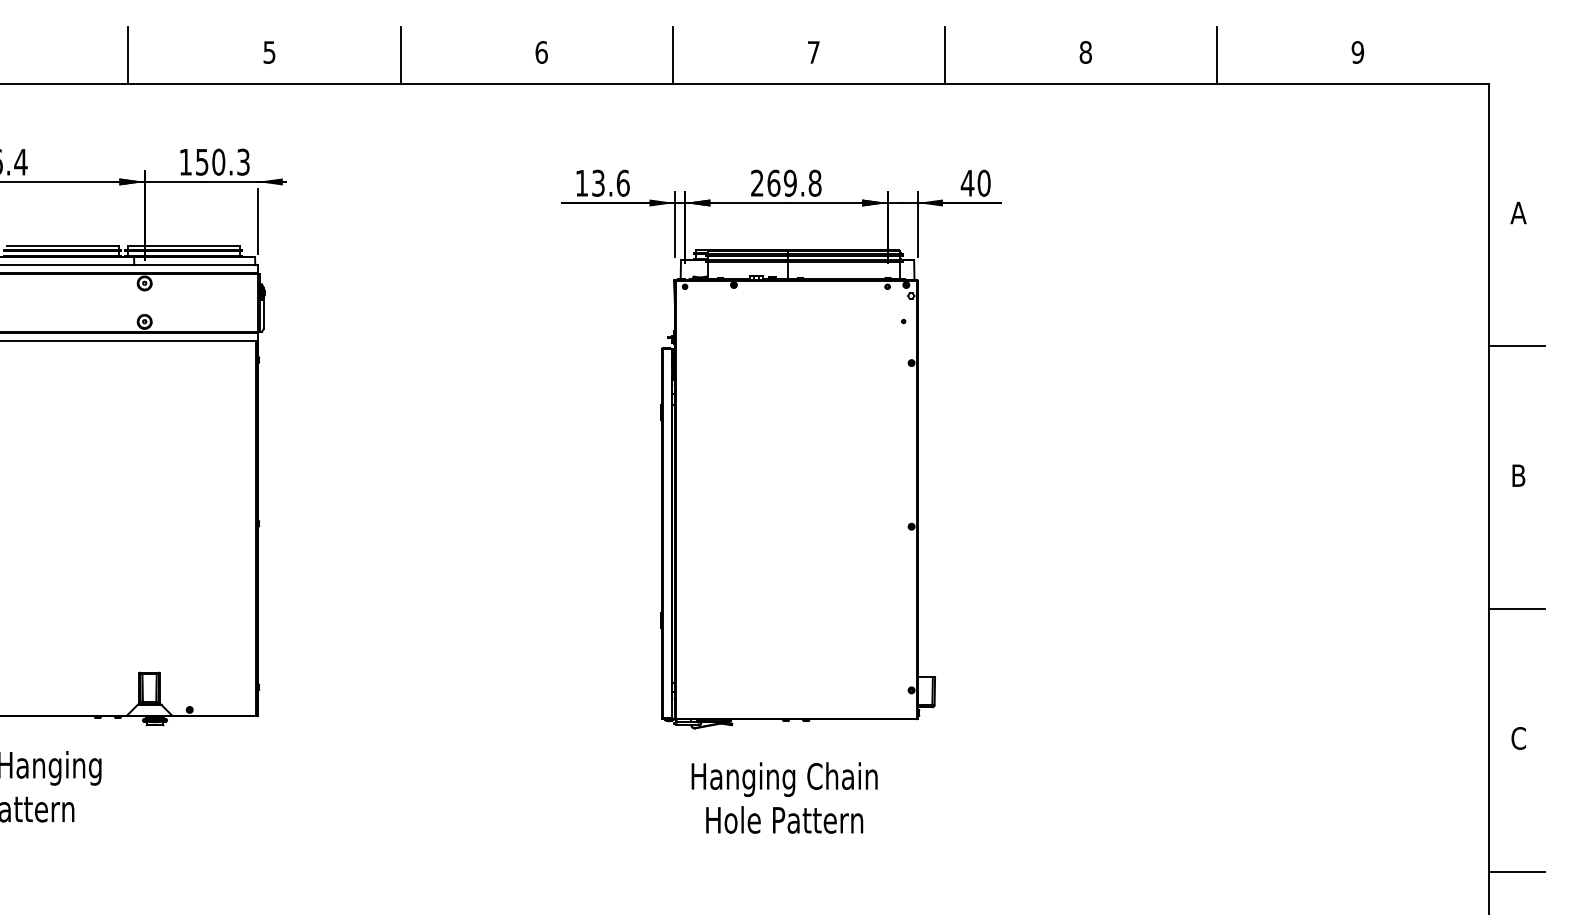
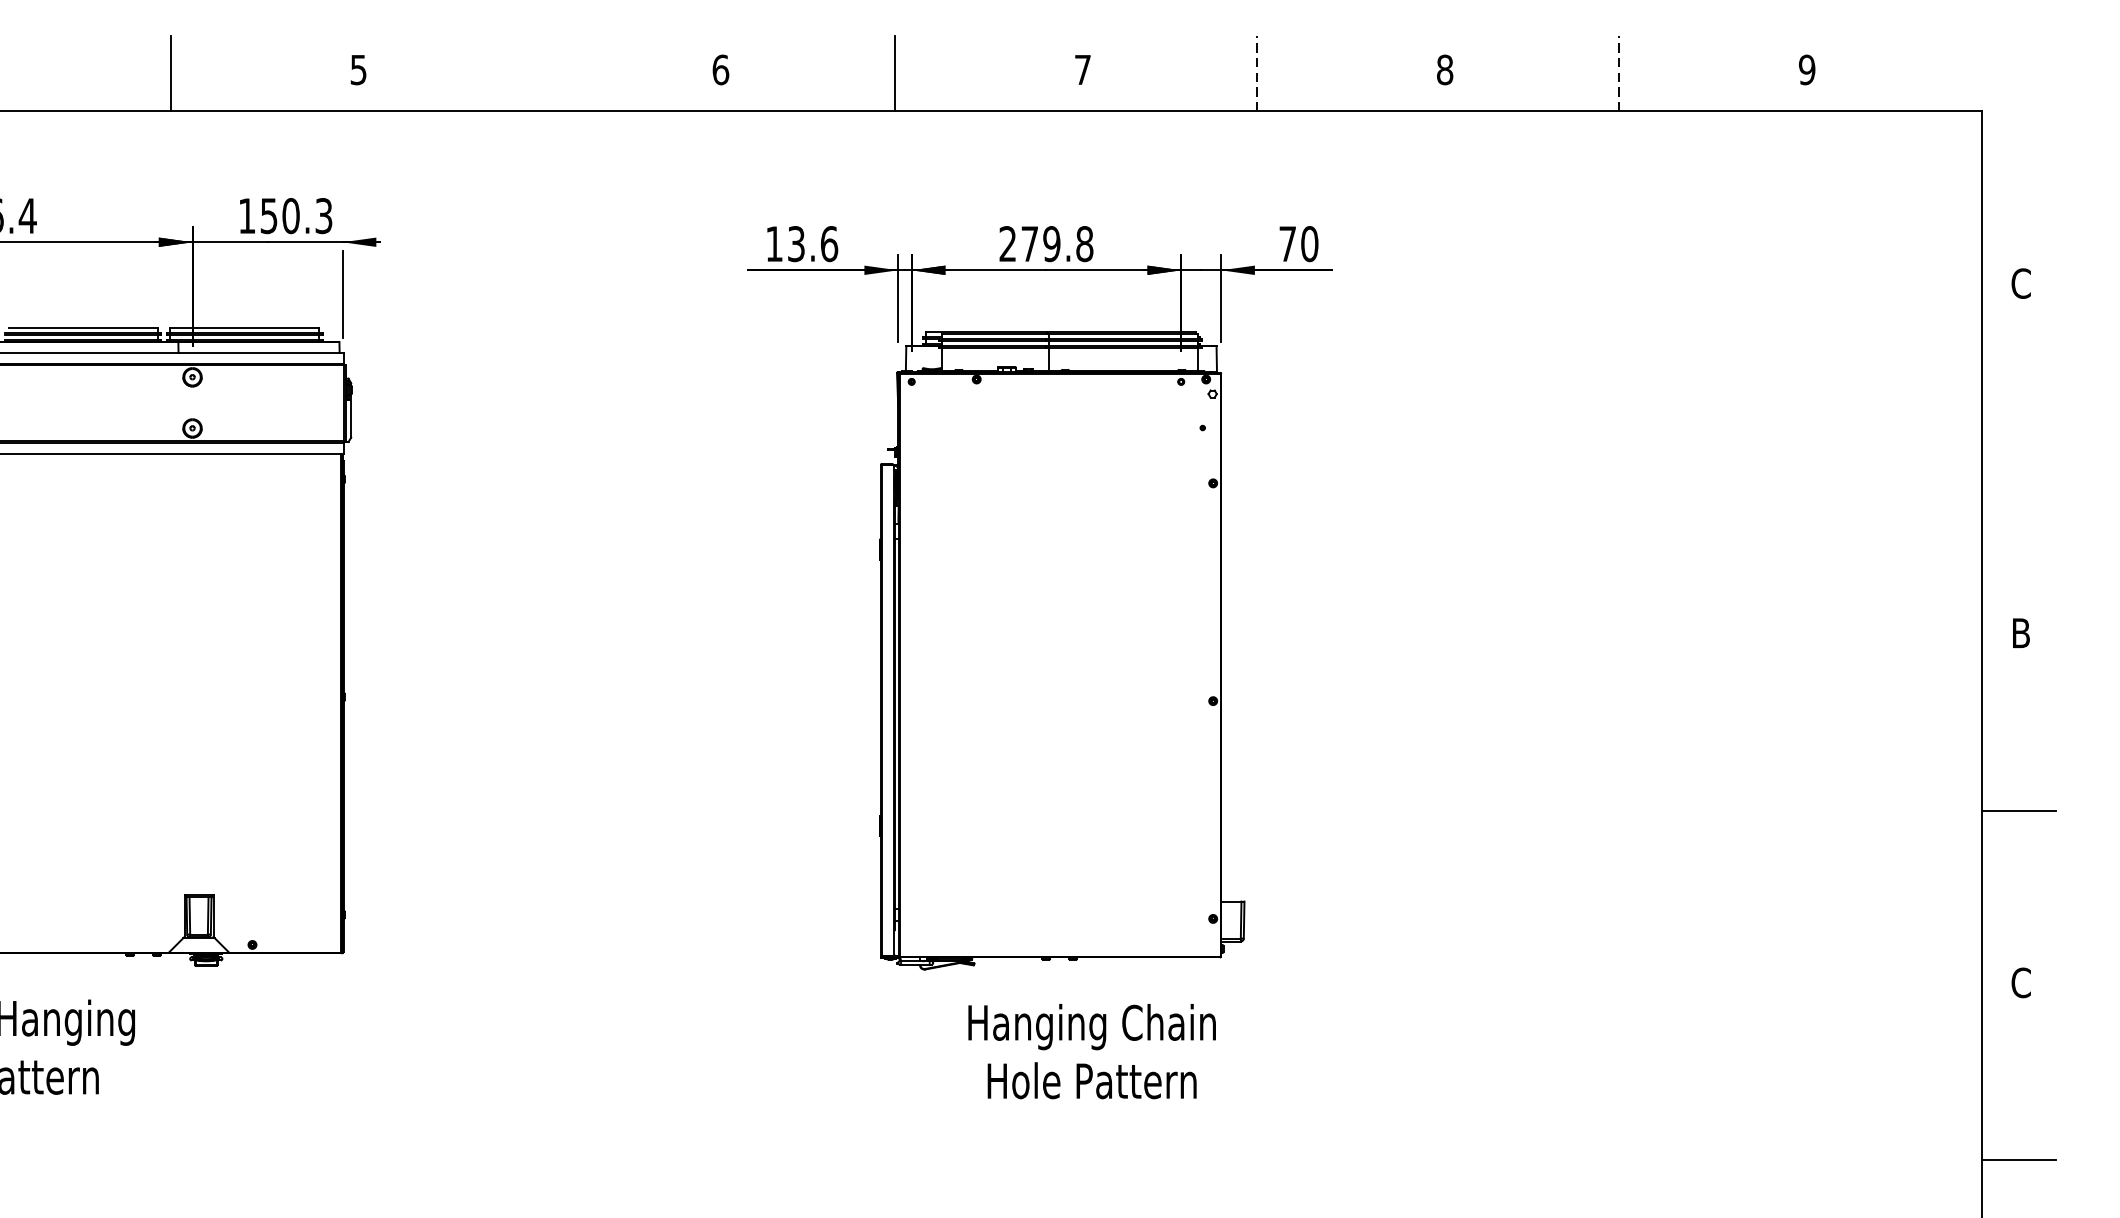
line: (944, 54) -> (1256, 72), solid -> dashed
line: (1216, 54) -> (1618, 72), solid -> dashed
line: (400, 55) -> (532, 73), removed
text: (773, 182) -> (1029, 243), 269.8 -> 279.8
text: (967, 183) -> (1287, 244), 40 -> 70
text: (1518, 212) -> (2020, 282), A -> C
line: (1516, 346) -> (2018, 461), removed
text: (784, 797) -> (1091, 1050), moved

